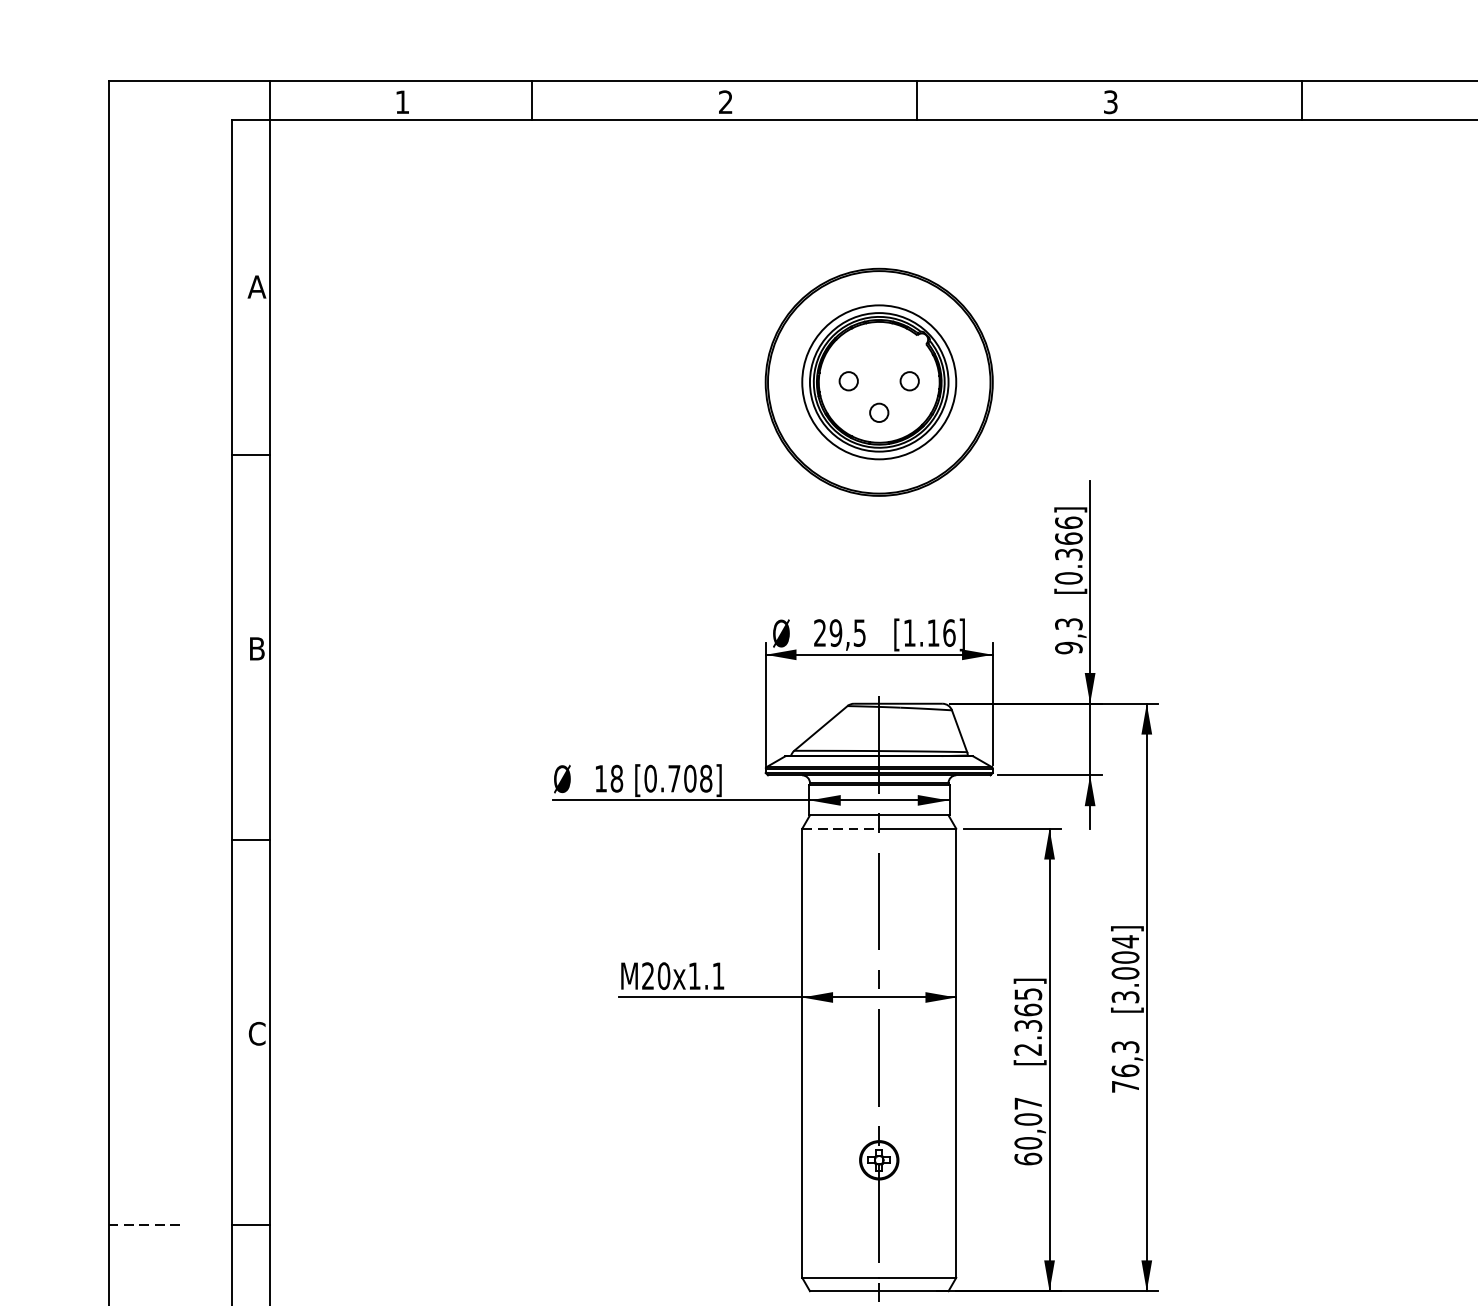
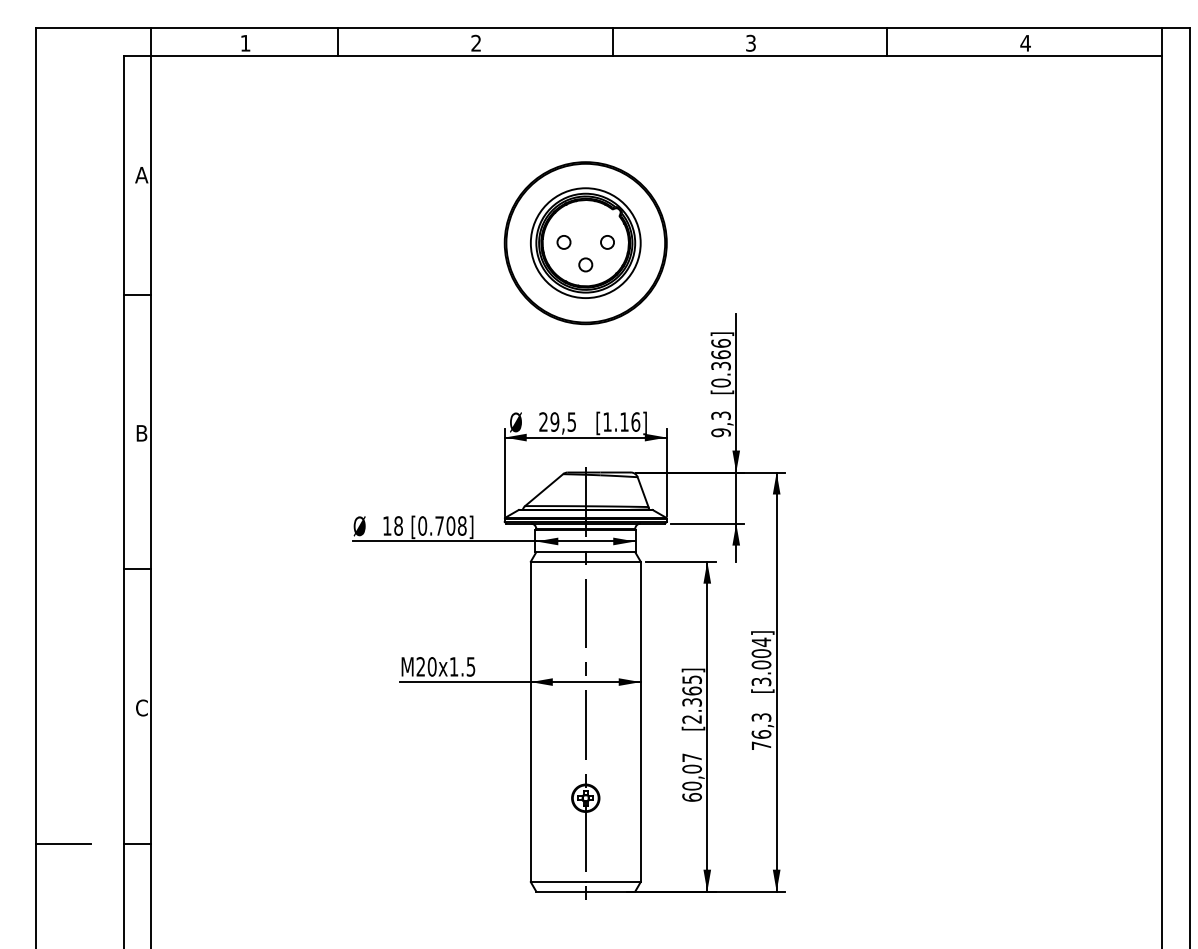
line: (841, 828) -> (558, 561), dashed -> solid
text: (717, 975) -> (470, 666), M20x1.1 -> M20x1.5
line: (147, 1225) -> (63, 844), dashed -> solid

